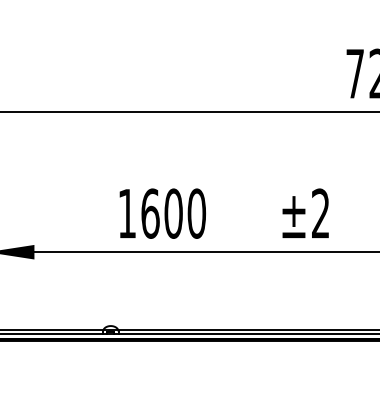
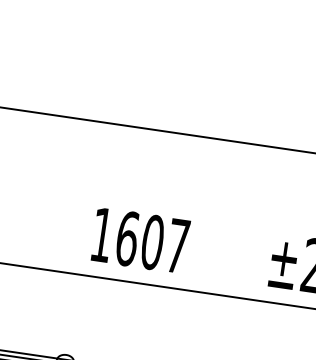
text: (196, 213) -> (177, 245), 1600 -> 1607

